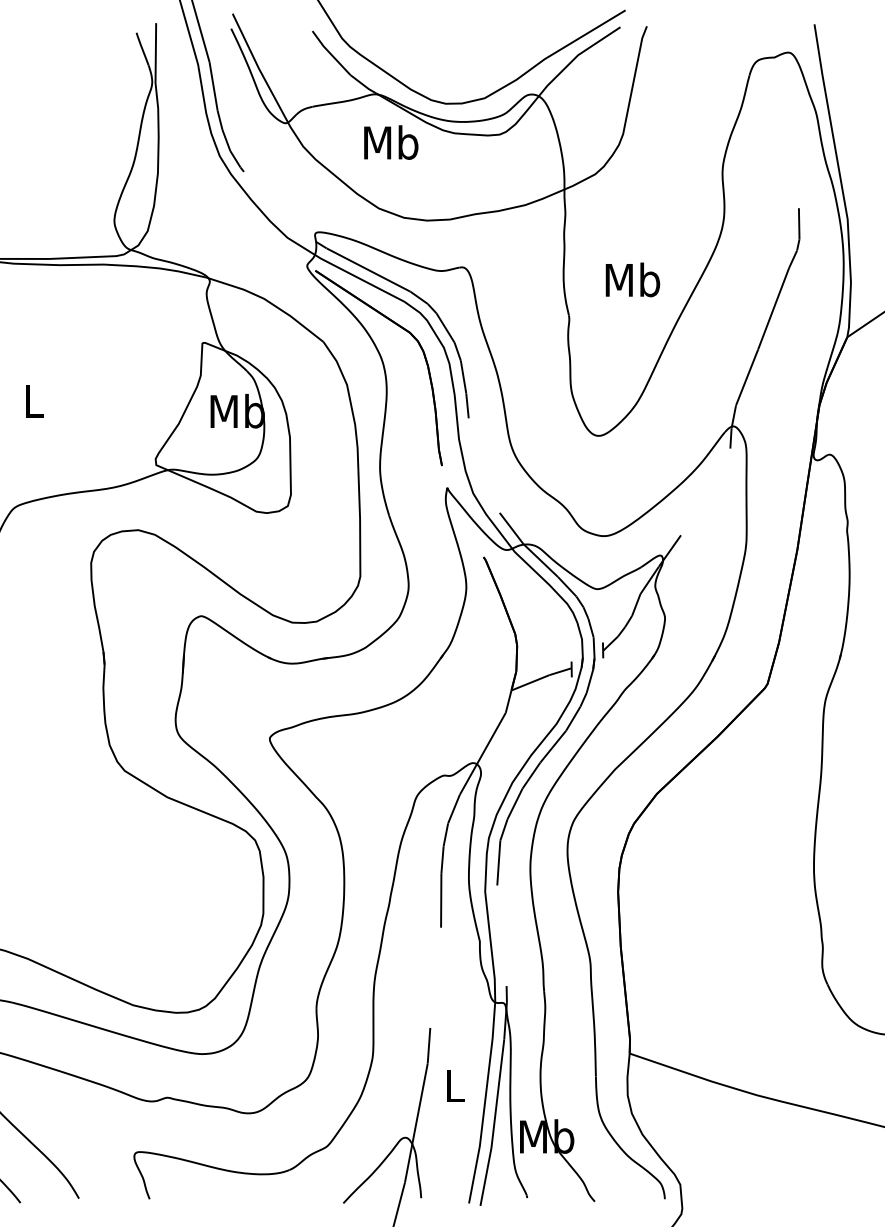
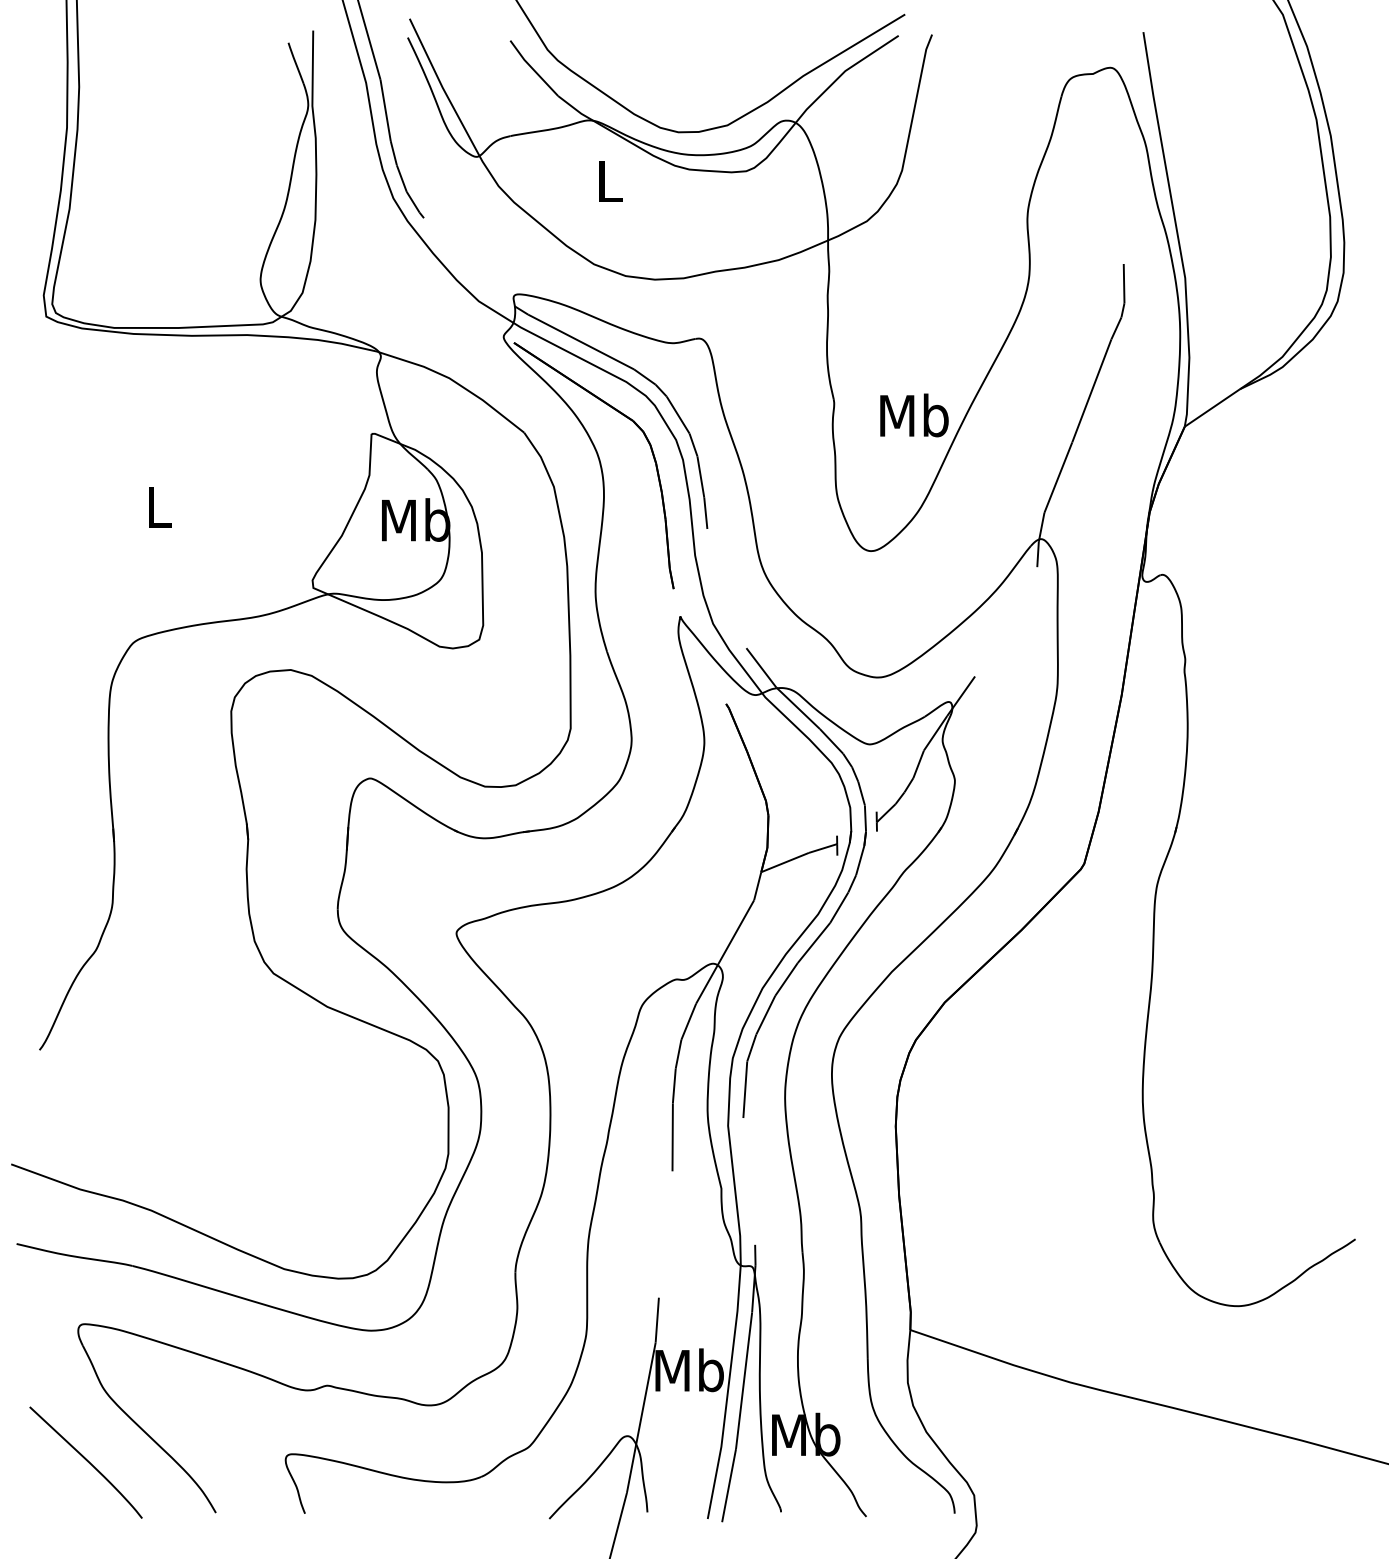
text: (391, 142) -> (609, 181), Mb -> L
text: (632, 279) -> (914, 415), moved
text: (454, 1085) -> (689, 1370), L -> Mb

